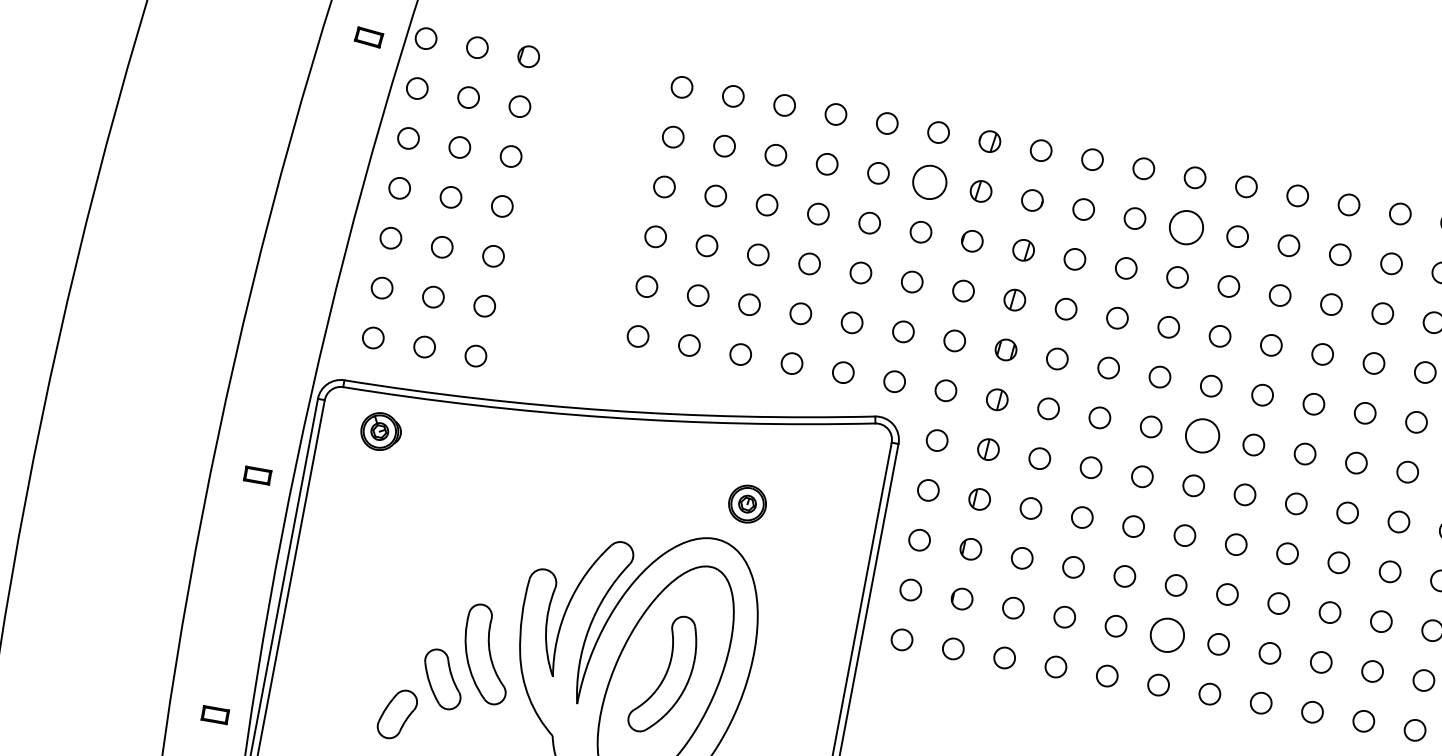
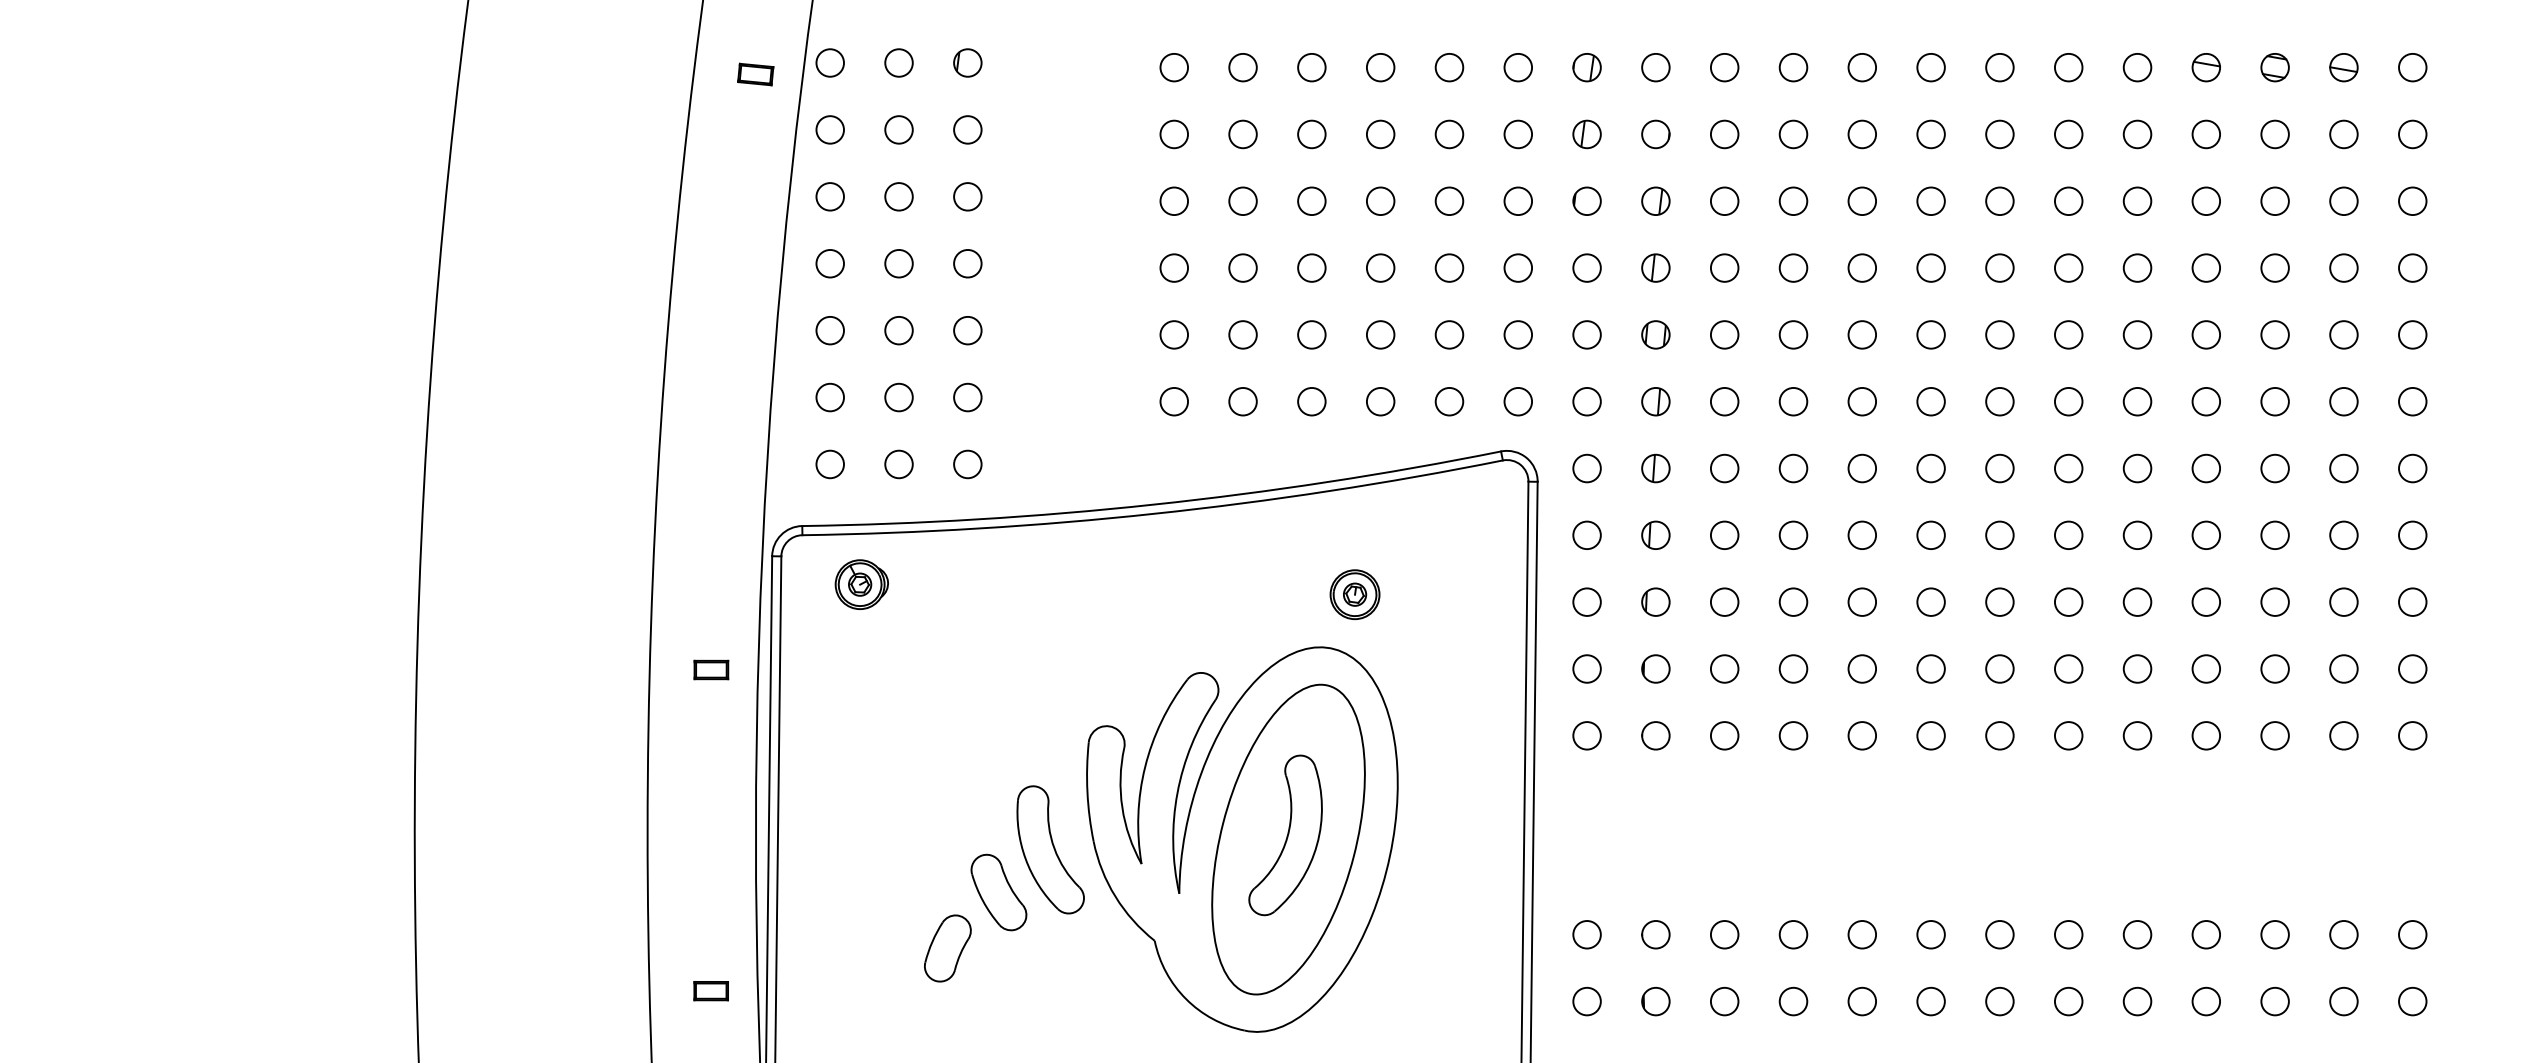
circle: (929, 182) -> (1518, 134), size x0.62
circle: (1185, 227) -> (1861, 134), size x0.62
circle: (1202, 435) -> (1930, 401), size x0.62
circle: (1166, 634) -> (1930, 668), size x0.62

